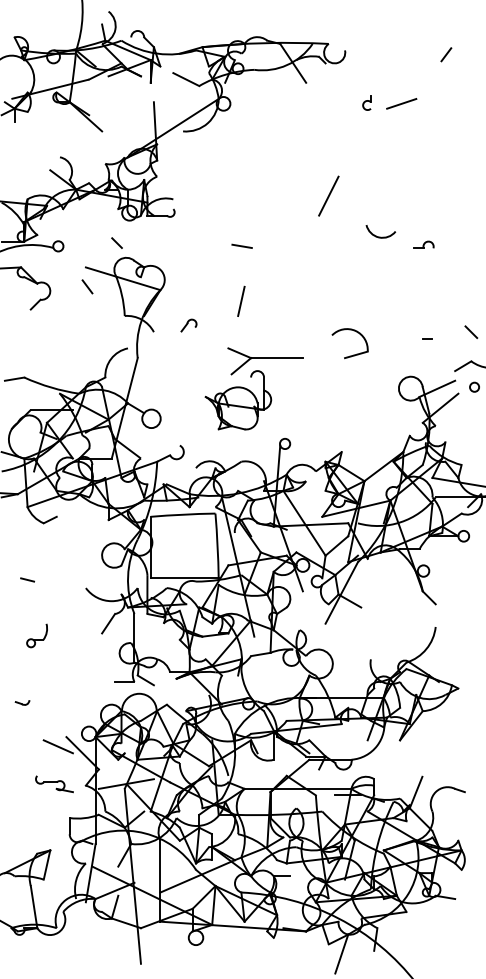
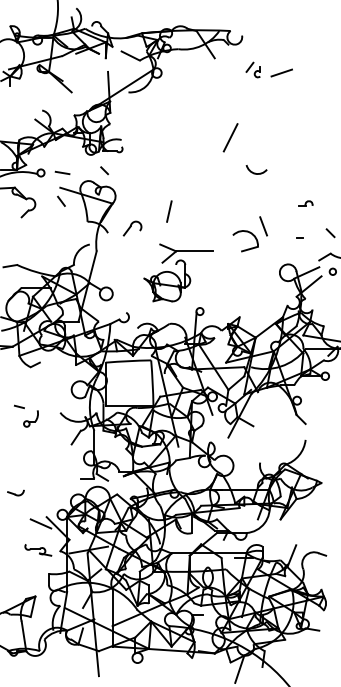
line: (446, 54) -> (250, 67), moved
arc: (380, 236) -> (256, 173), moved
line: (116, 242) -> (104, 170), moved
part: (423, 244) -> (305, 203), moved
line: (241, 245) -> (62, 172), moved
line: (375, 322) -> (263, 226), added
part: (188, 325) -> (132, 228), size x1.67
part: (36, 635) -> (30, 418), moved
part: (22, 702) -> (15, 492), size x1.67

